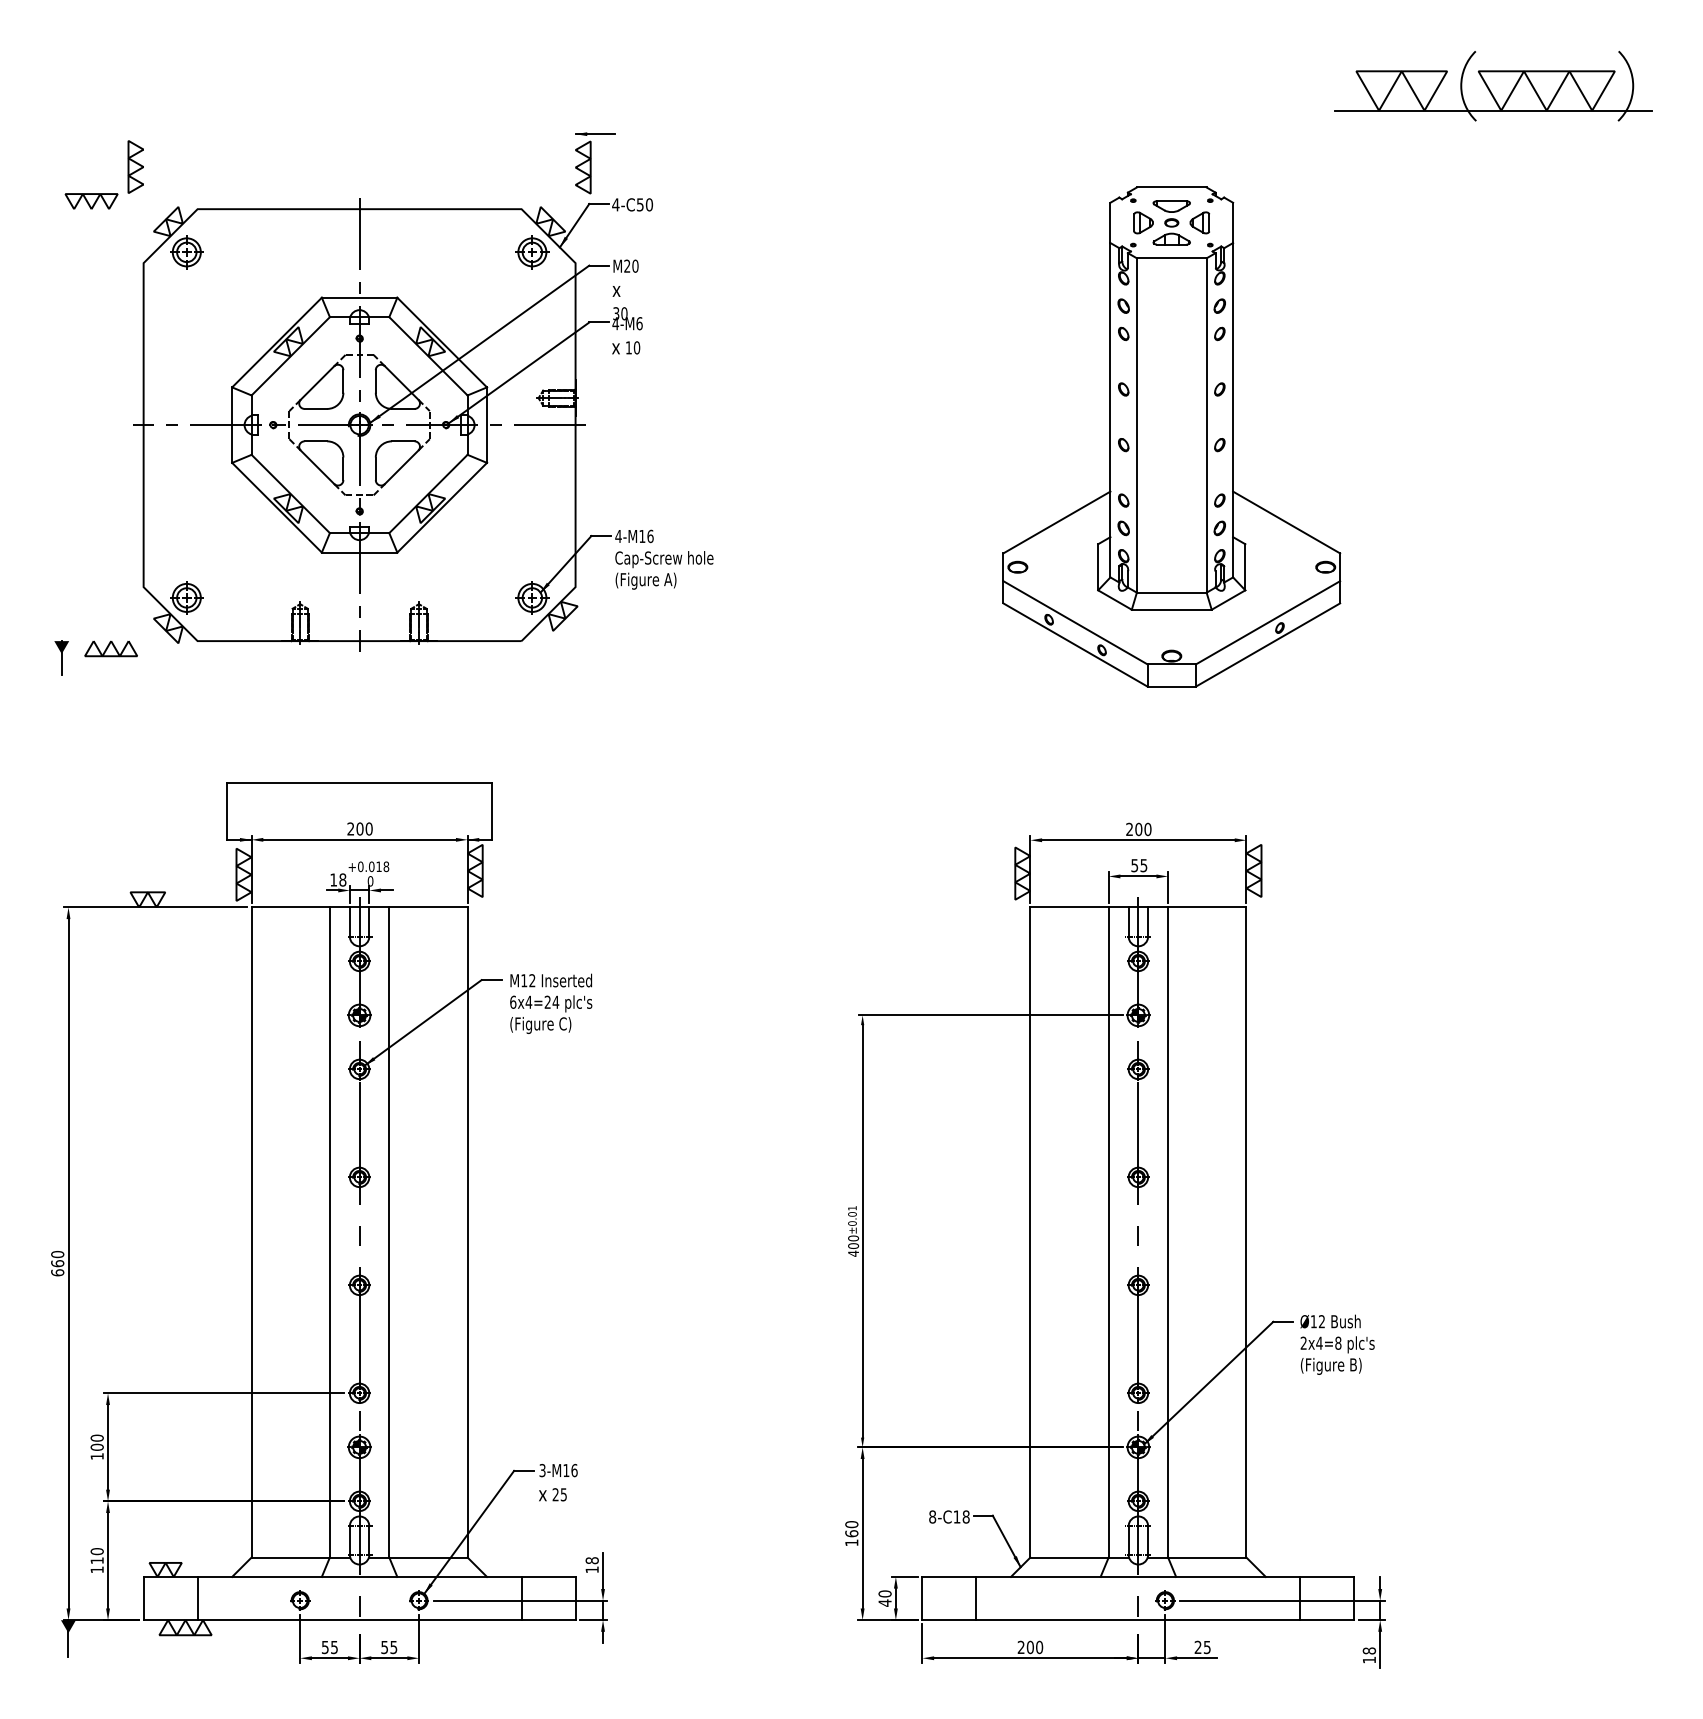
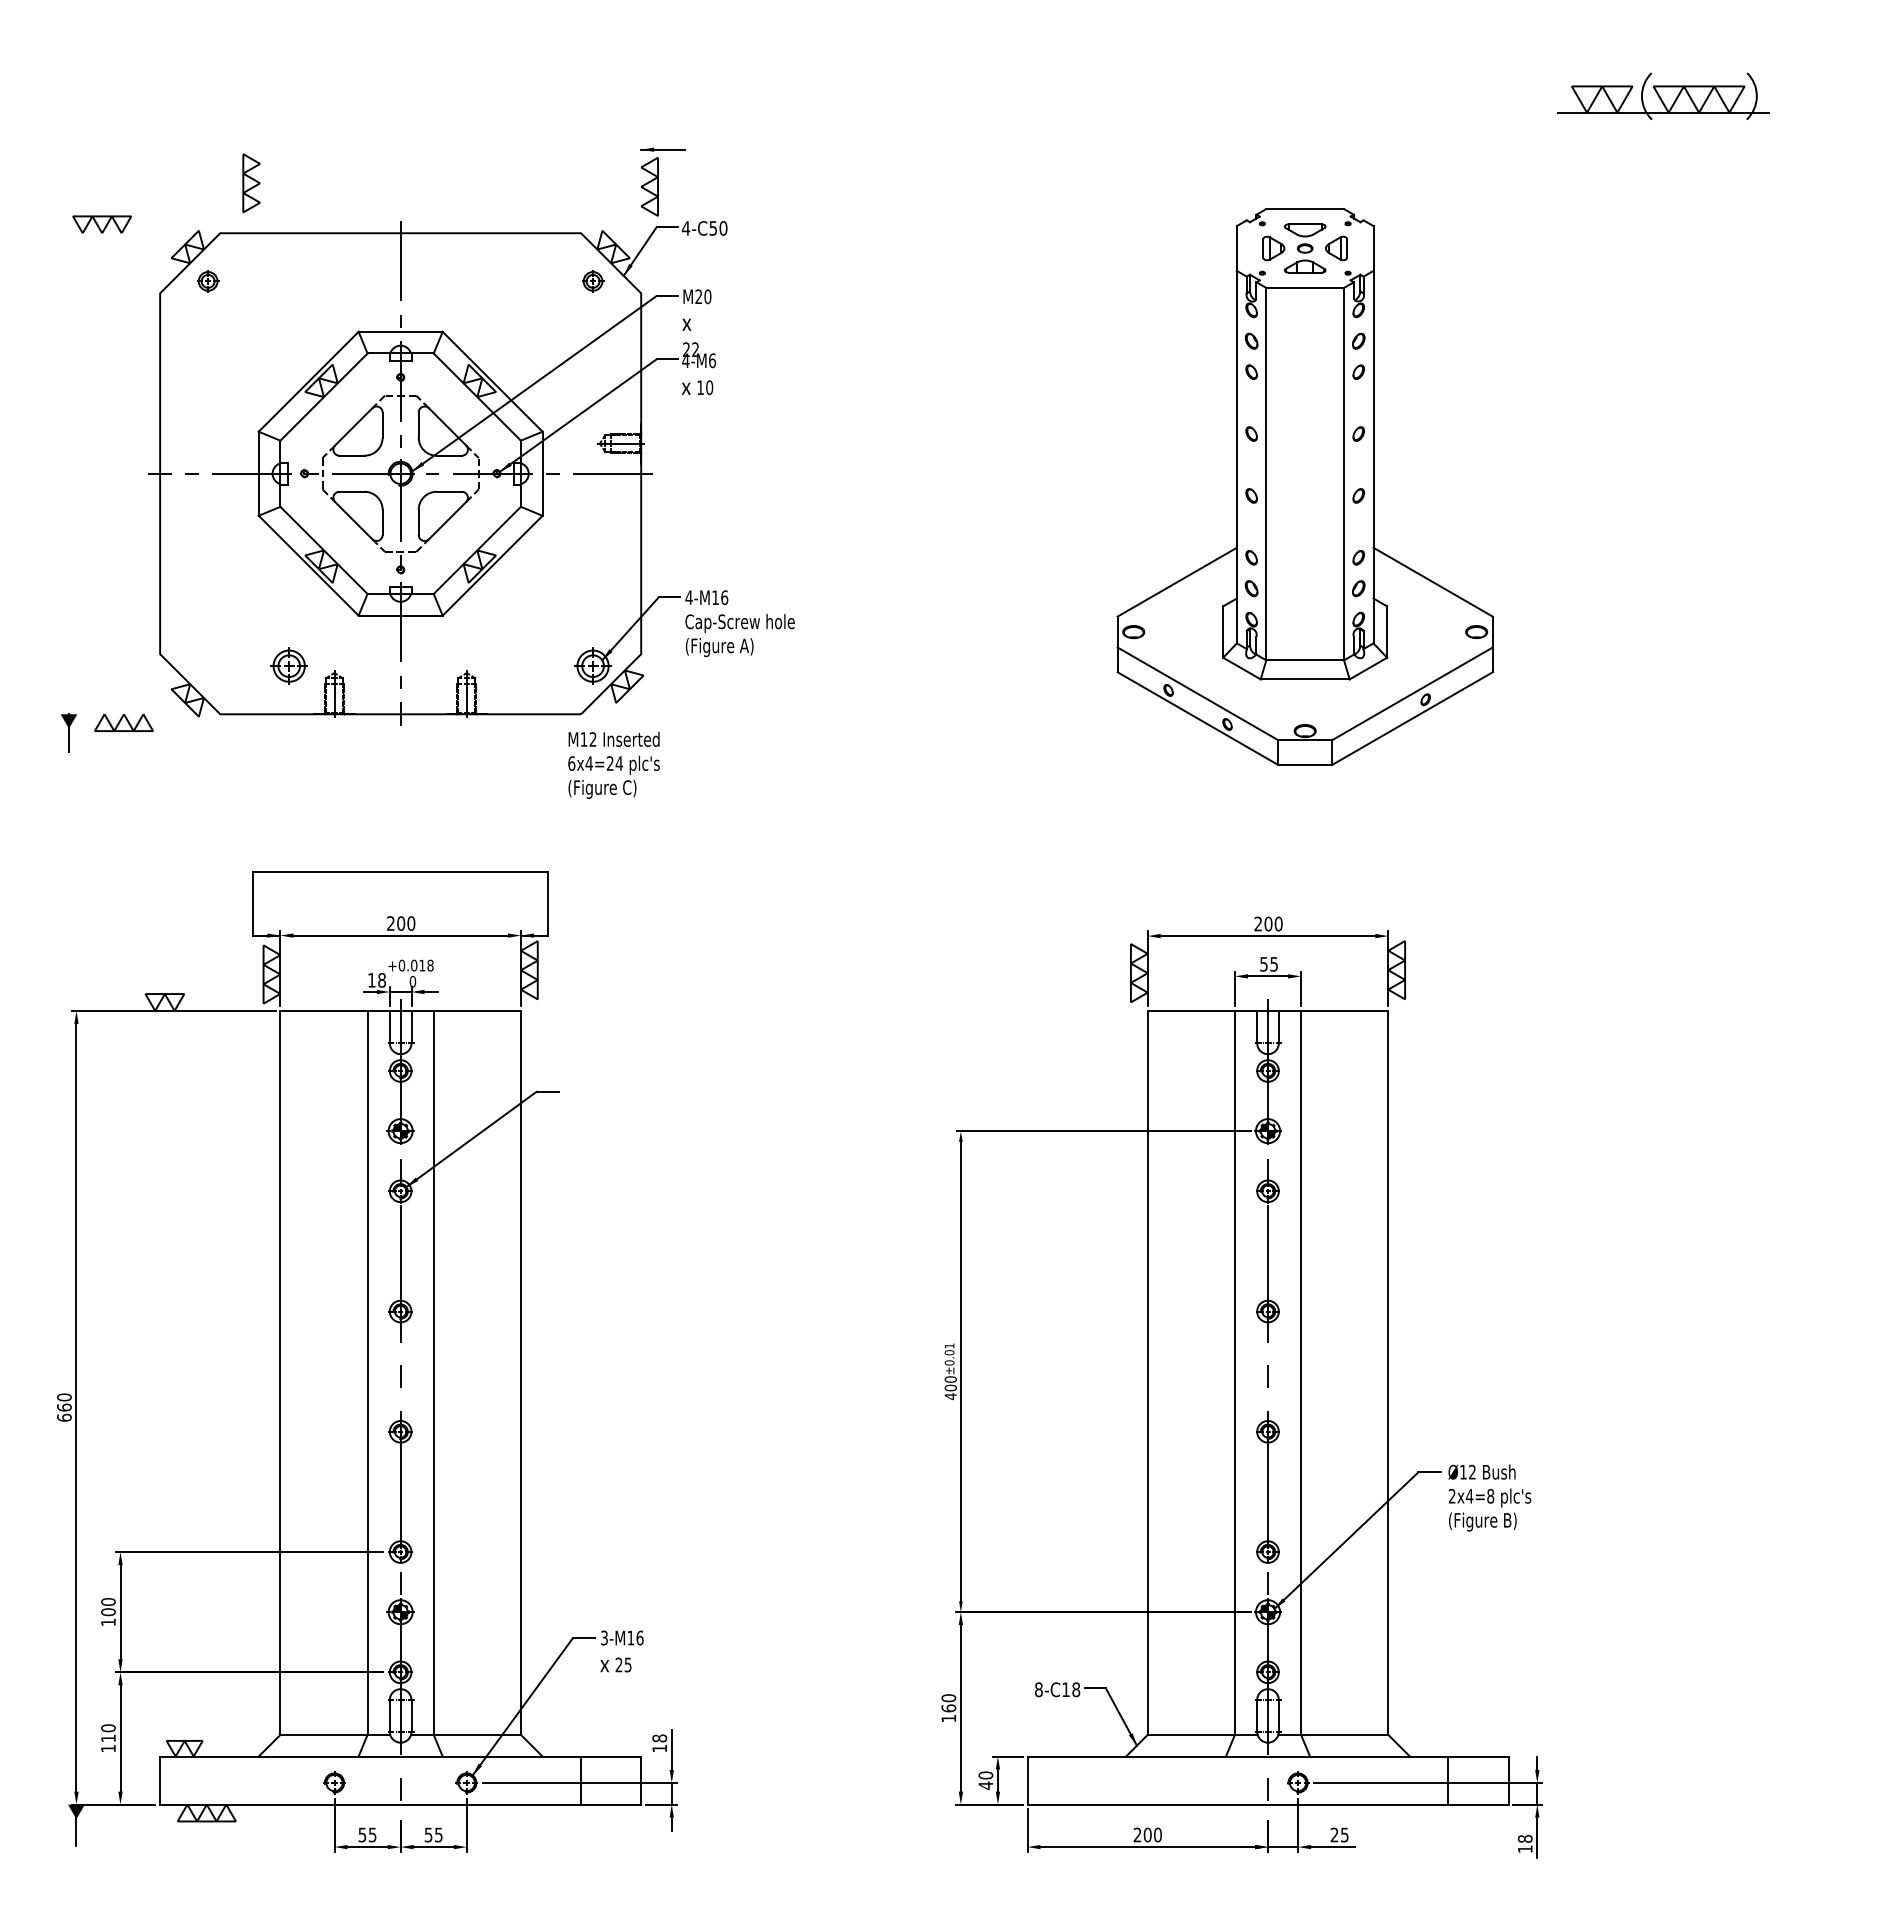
part: (1493, 86) -> (1663, 96), size x0.6
part: (135, 167) -> (251, 183), moved
part: (186, 252) -> (207, 281), size x0.6
part: (531, 252) -> (592, 281), size x0.6
text: (620, 313) -> (691, 349), 30 -> 22
part: (186, 597) -> (288, 665), moved
text: (550, 1003) -> (613, 764), moved
line: (197, 1598) -> (220, 1780), removed
line: (976, 1598) -> (1087, 1780), removed

